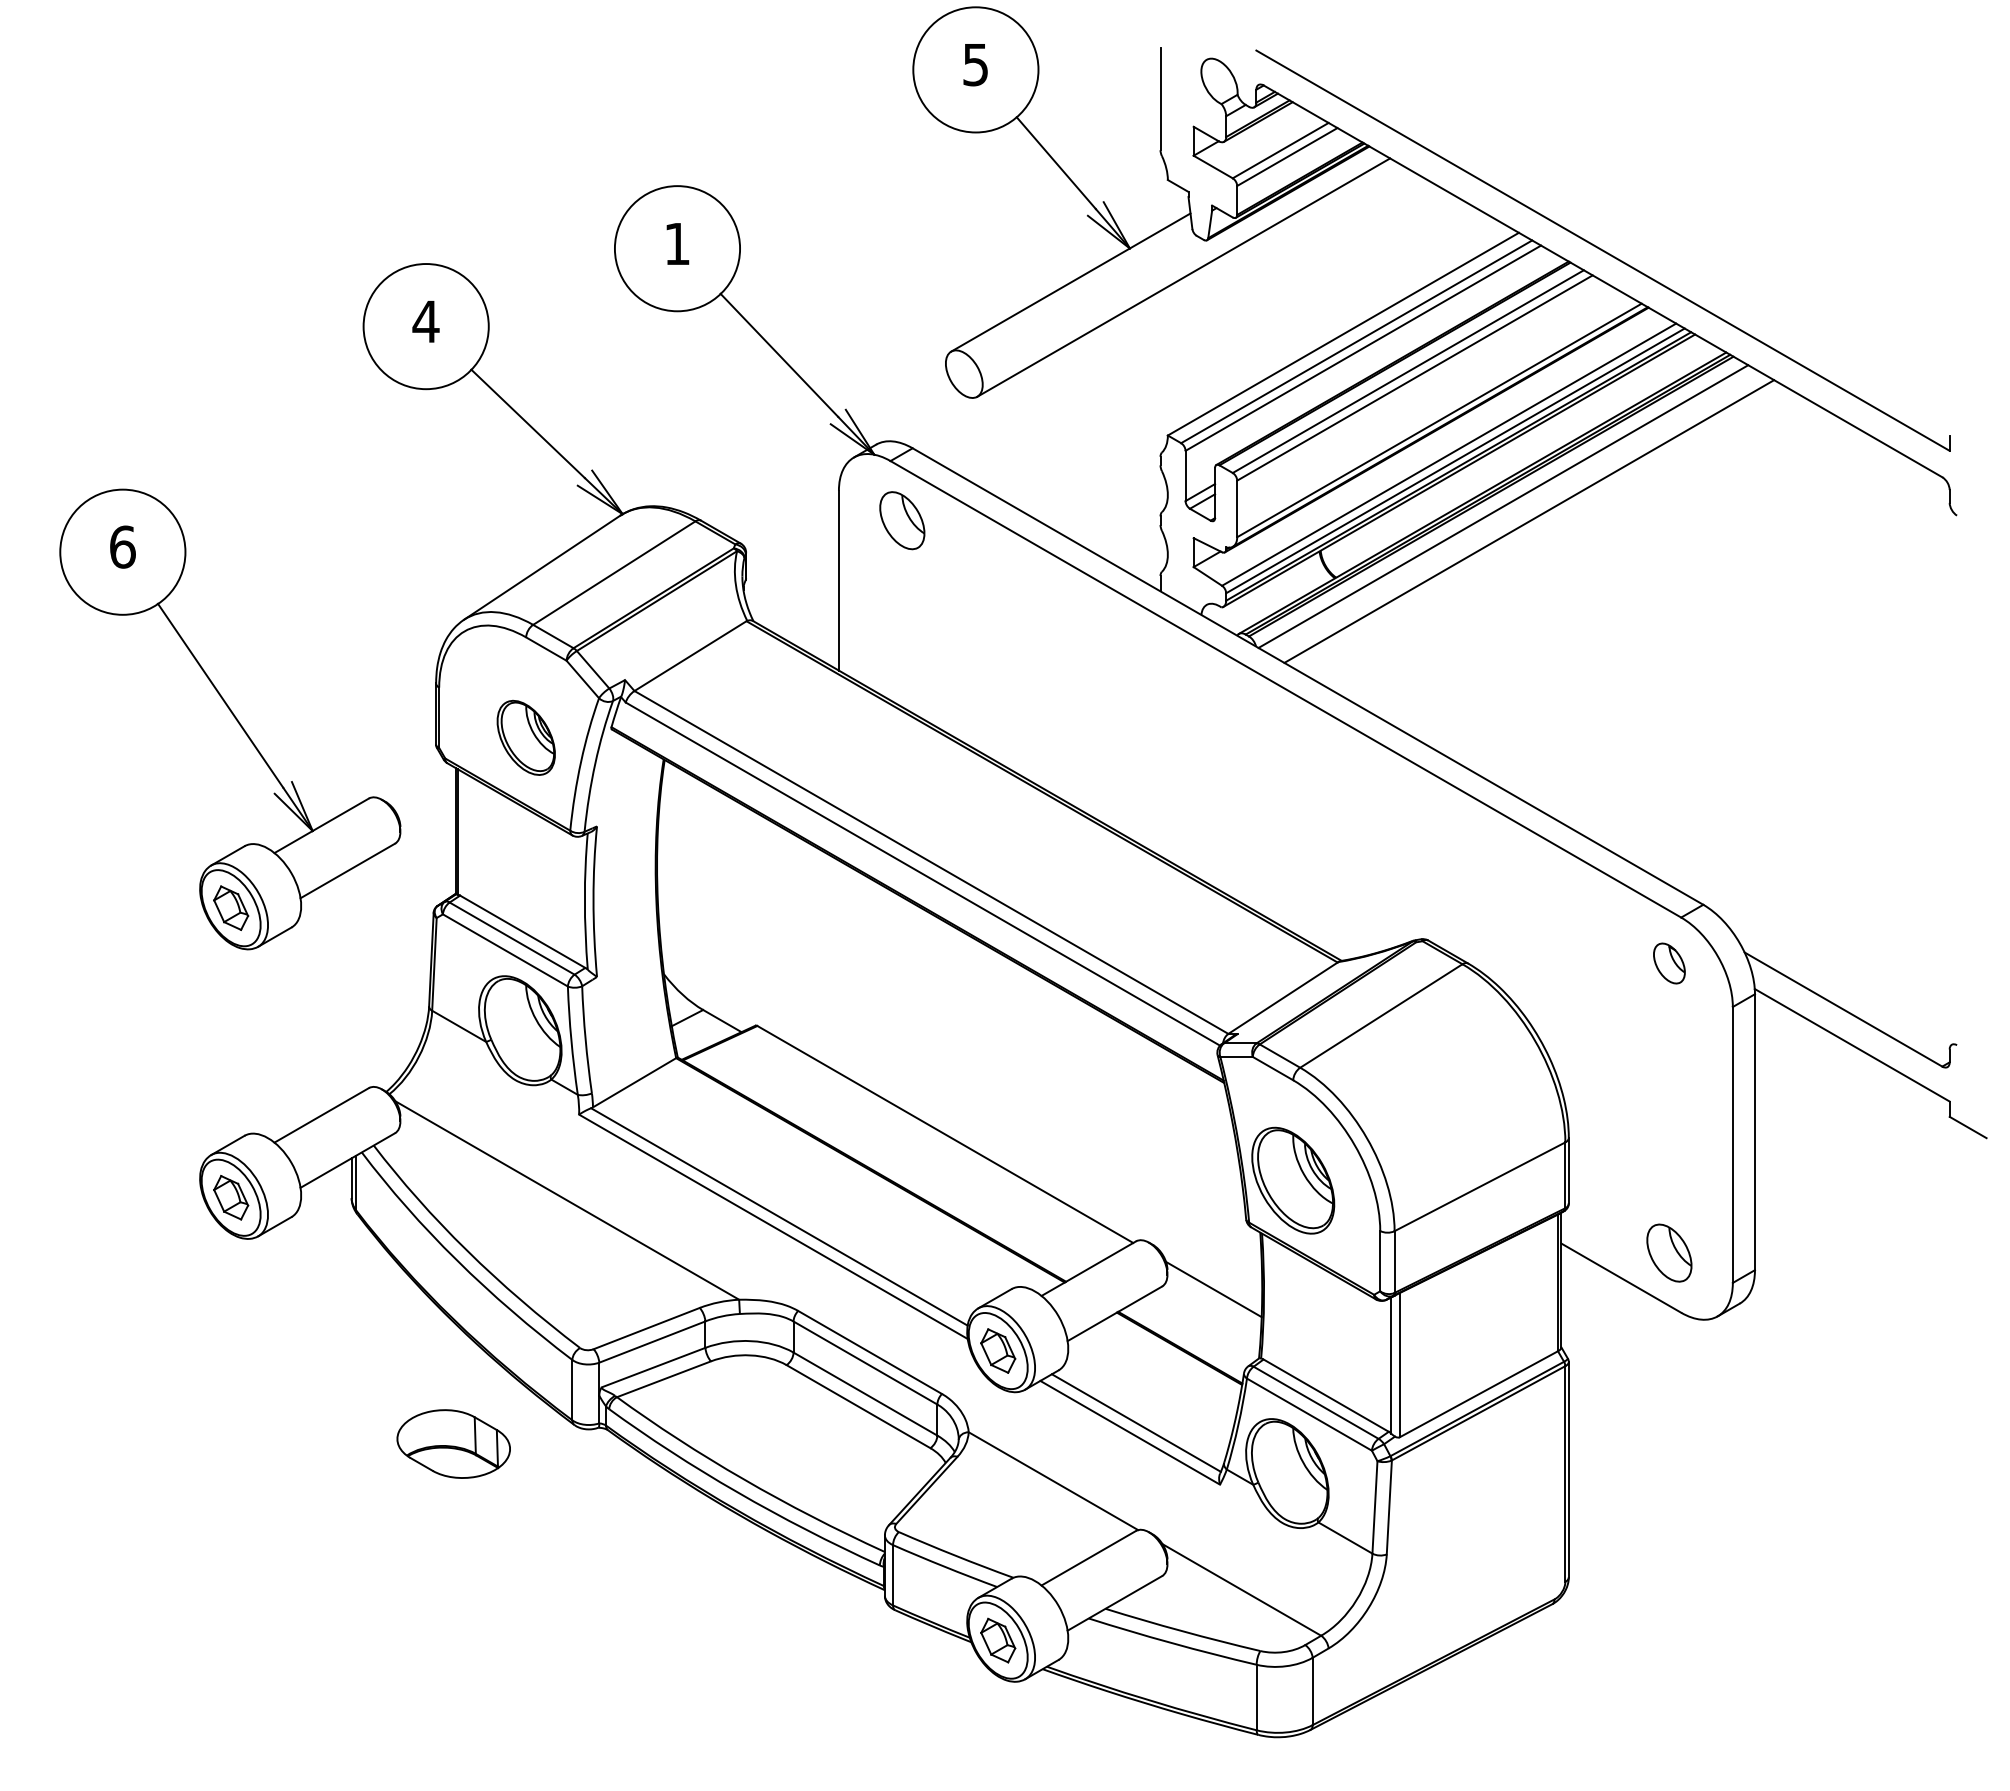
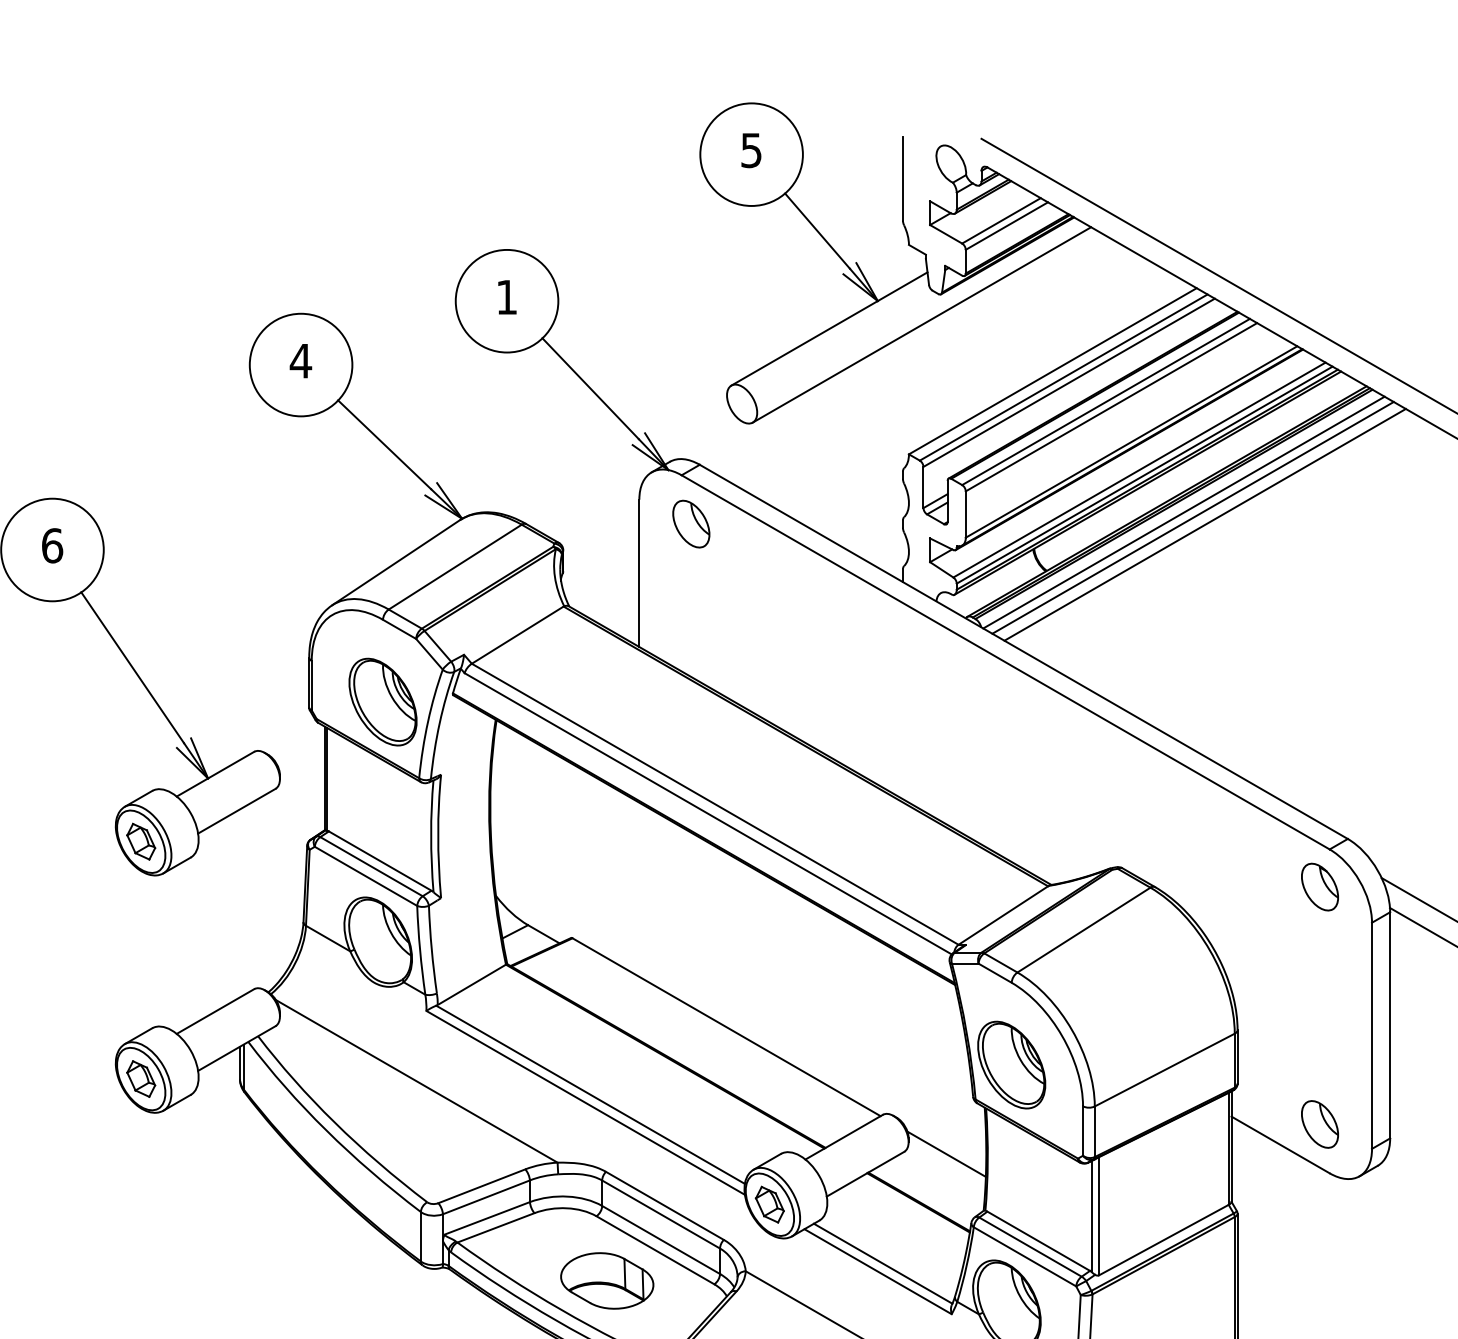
line: (1514, 512) -> (1193, 517), added
part: (526, 737) -> (383, 701), size x1.43
part: (1669, 963) -> (1320, 887), size x1.43
part: (453, 1443) -> (607, 1280), moved

